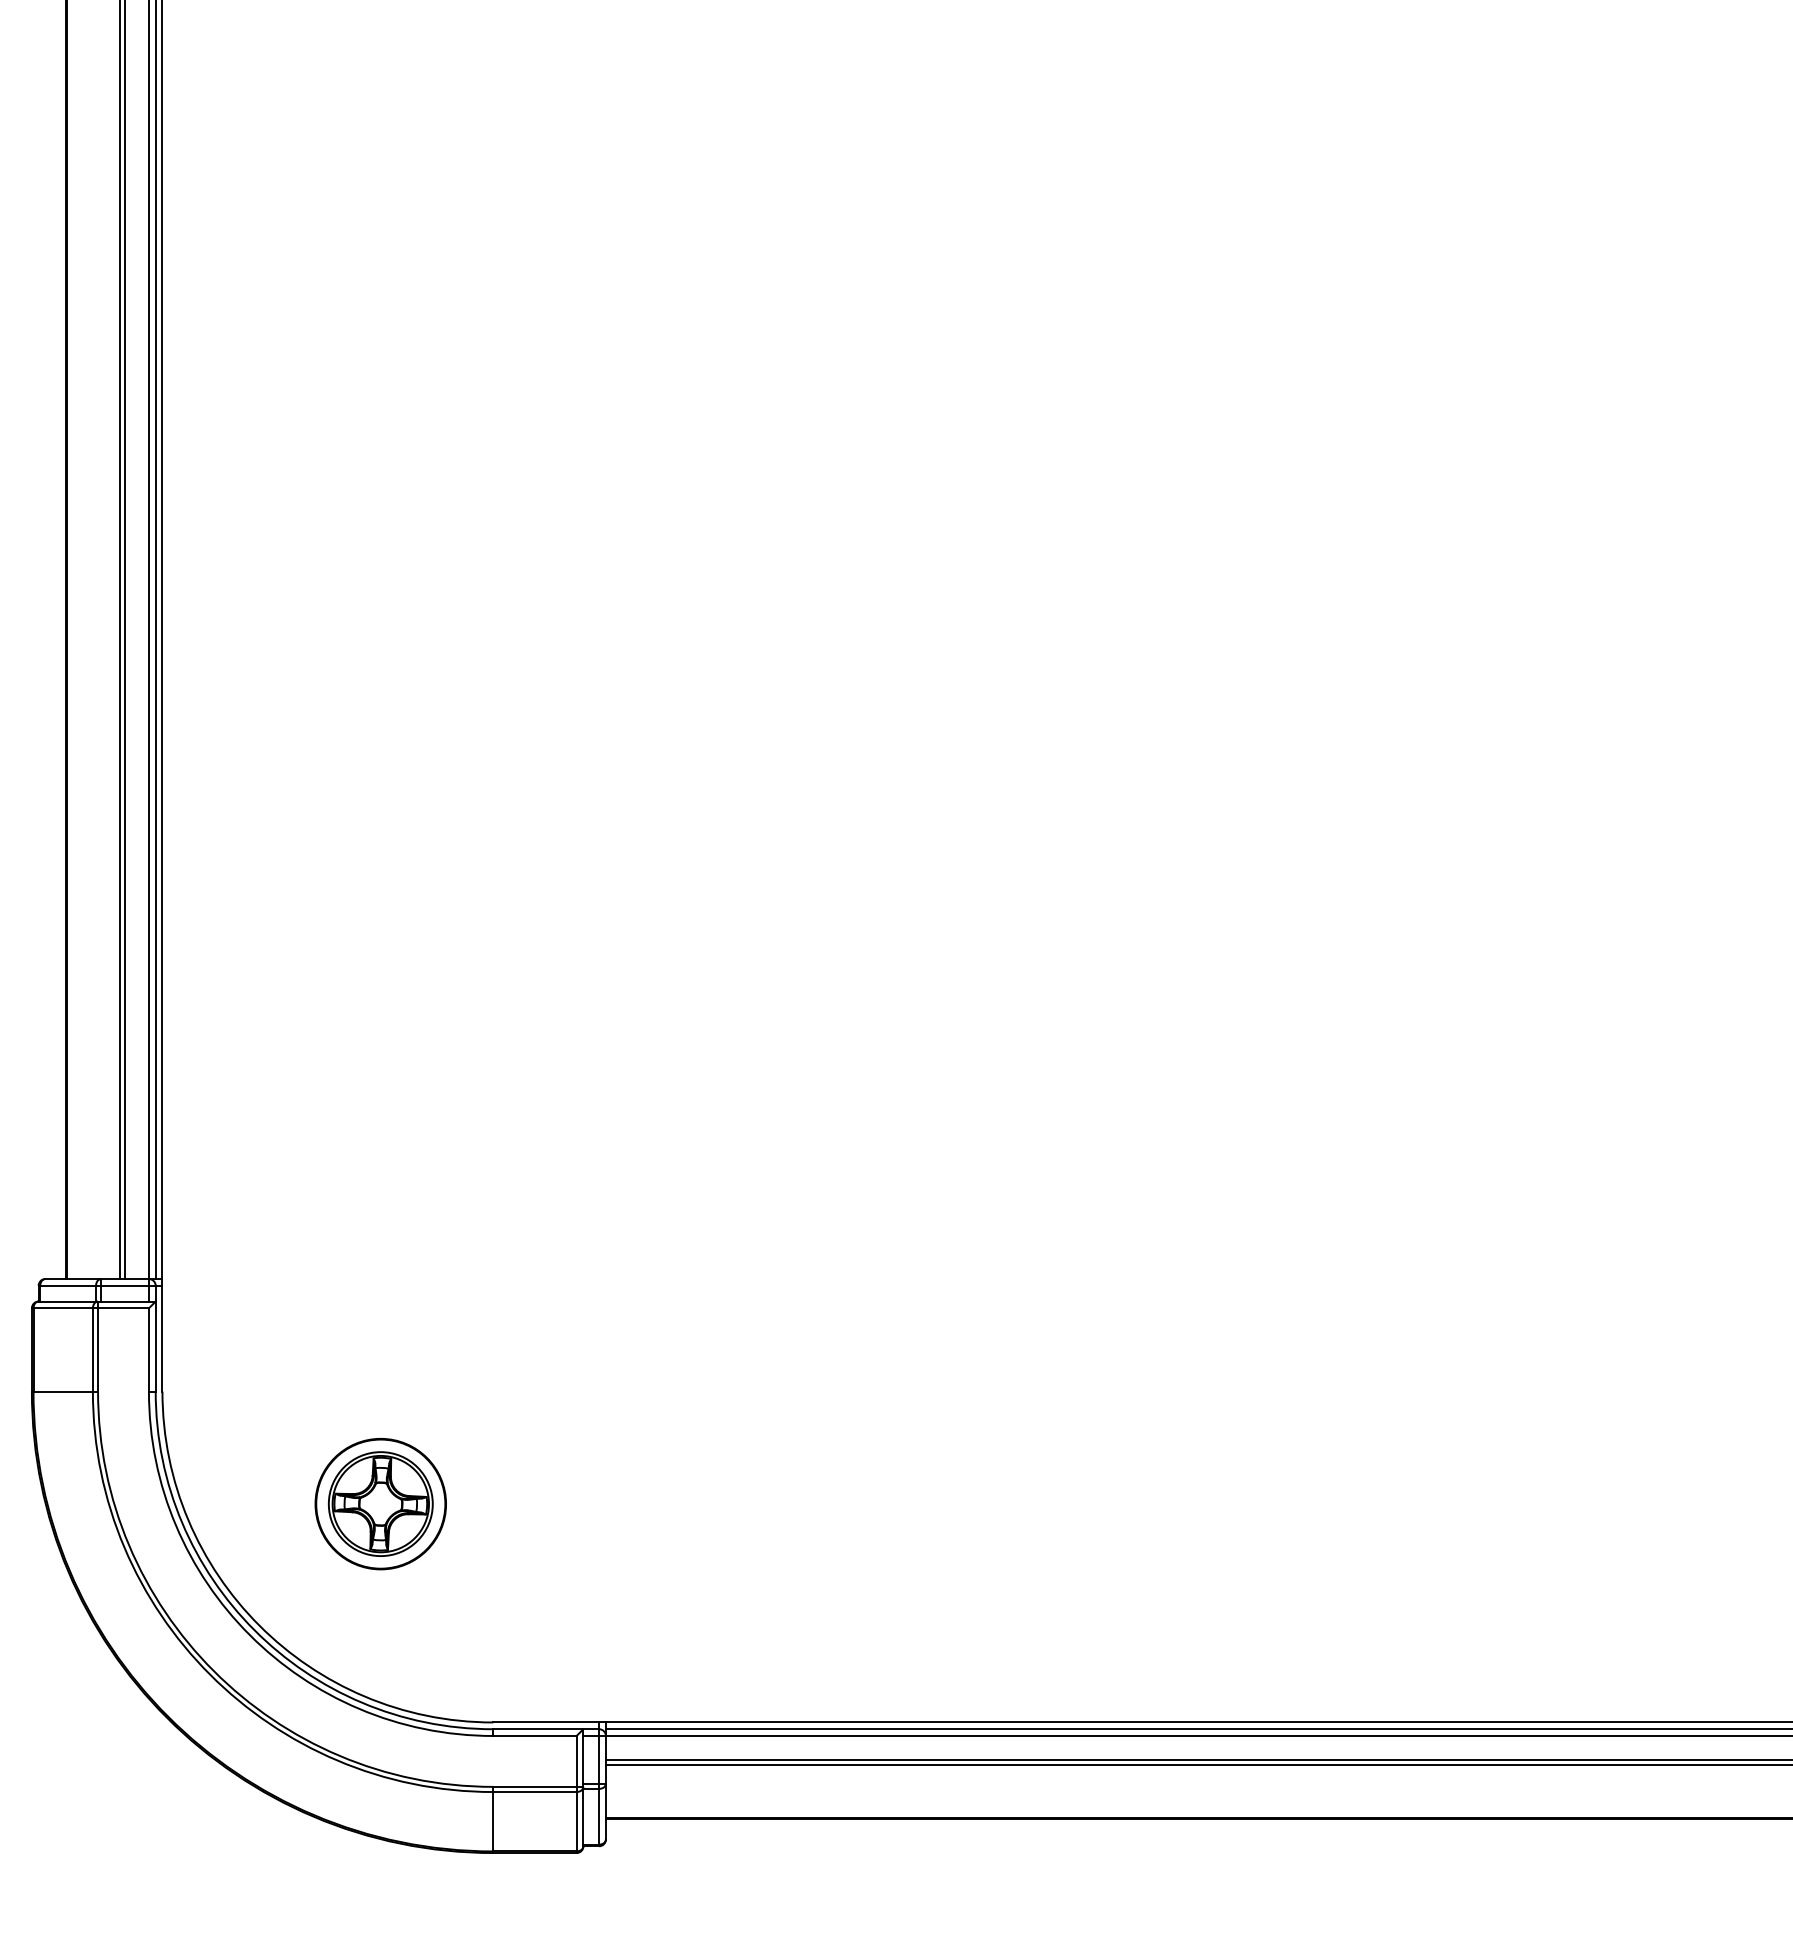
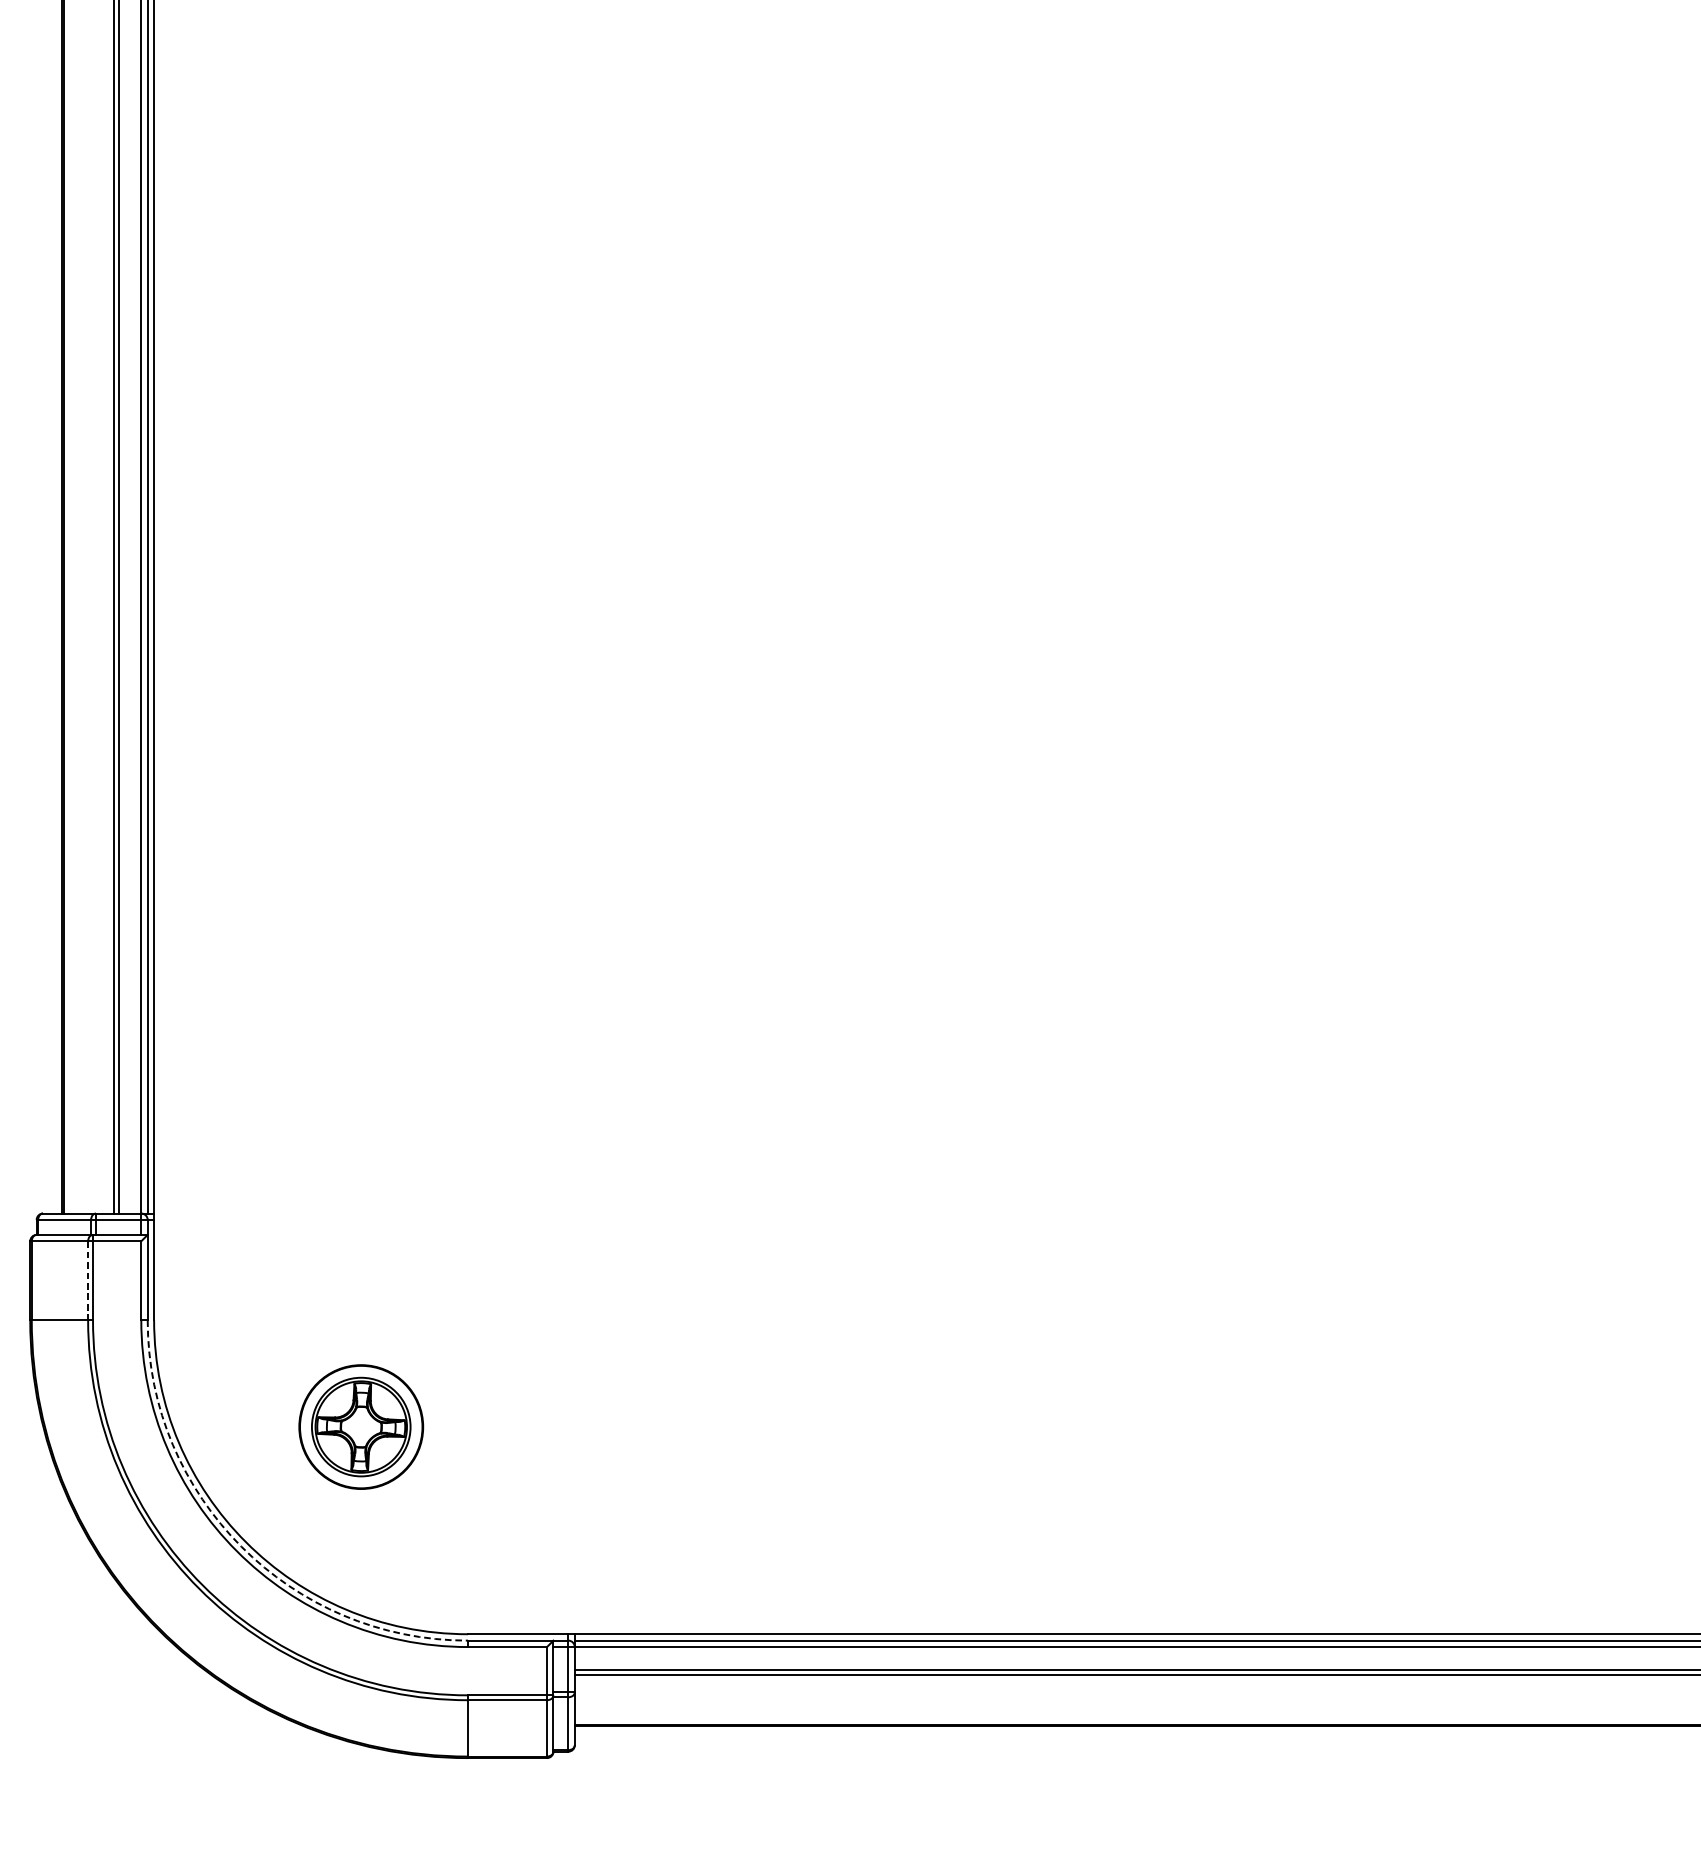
line: (92, 1349) -> (87, 1280), solid -> dashed
arc: (254, 1630) -> (241, 1546), solid -> dashed

